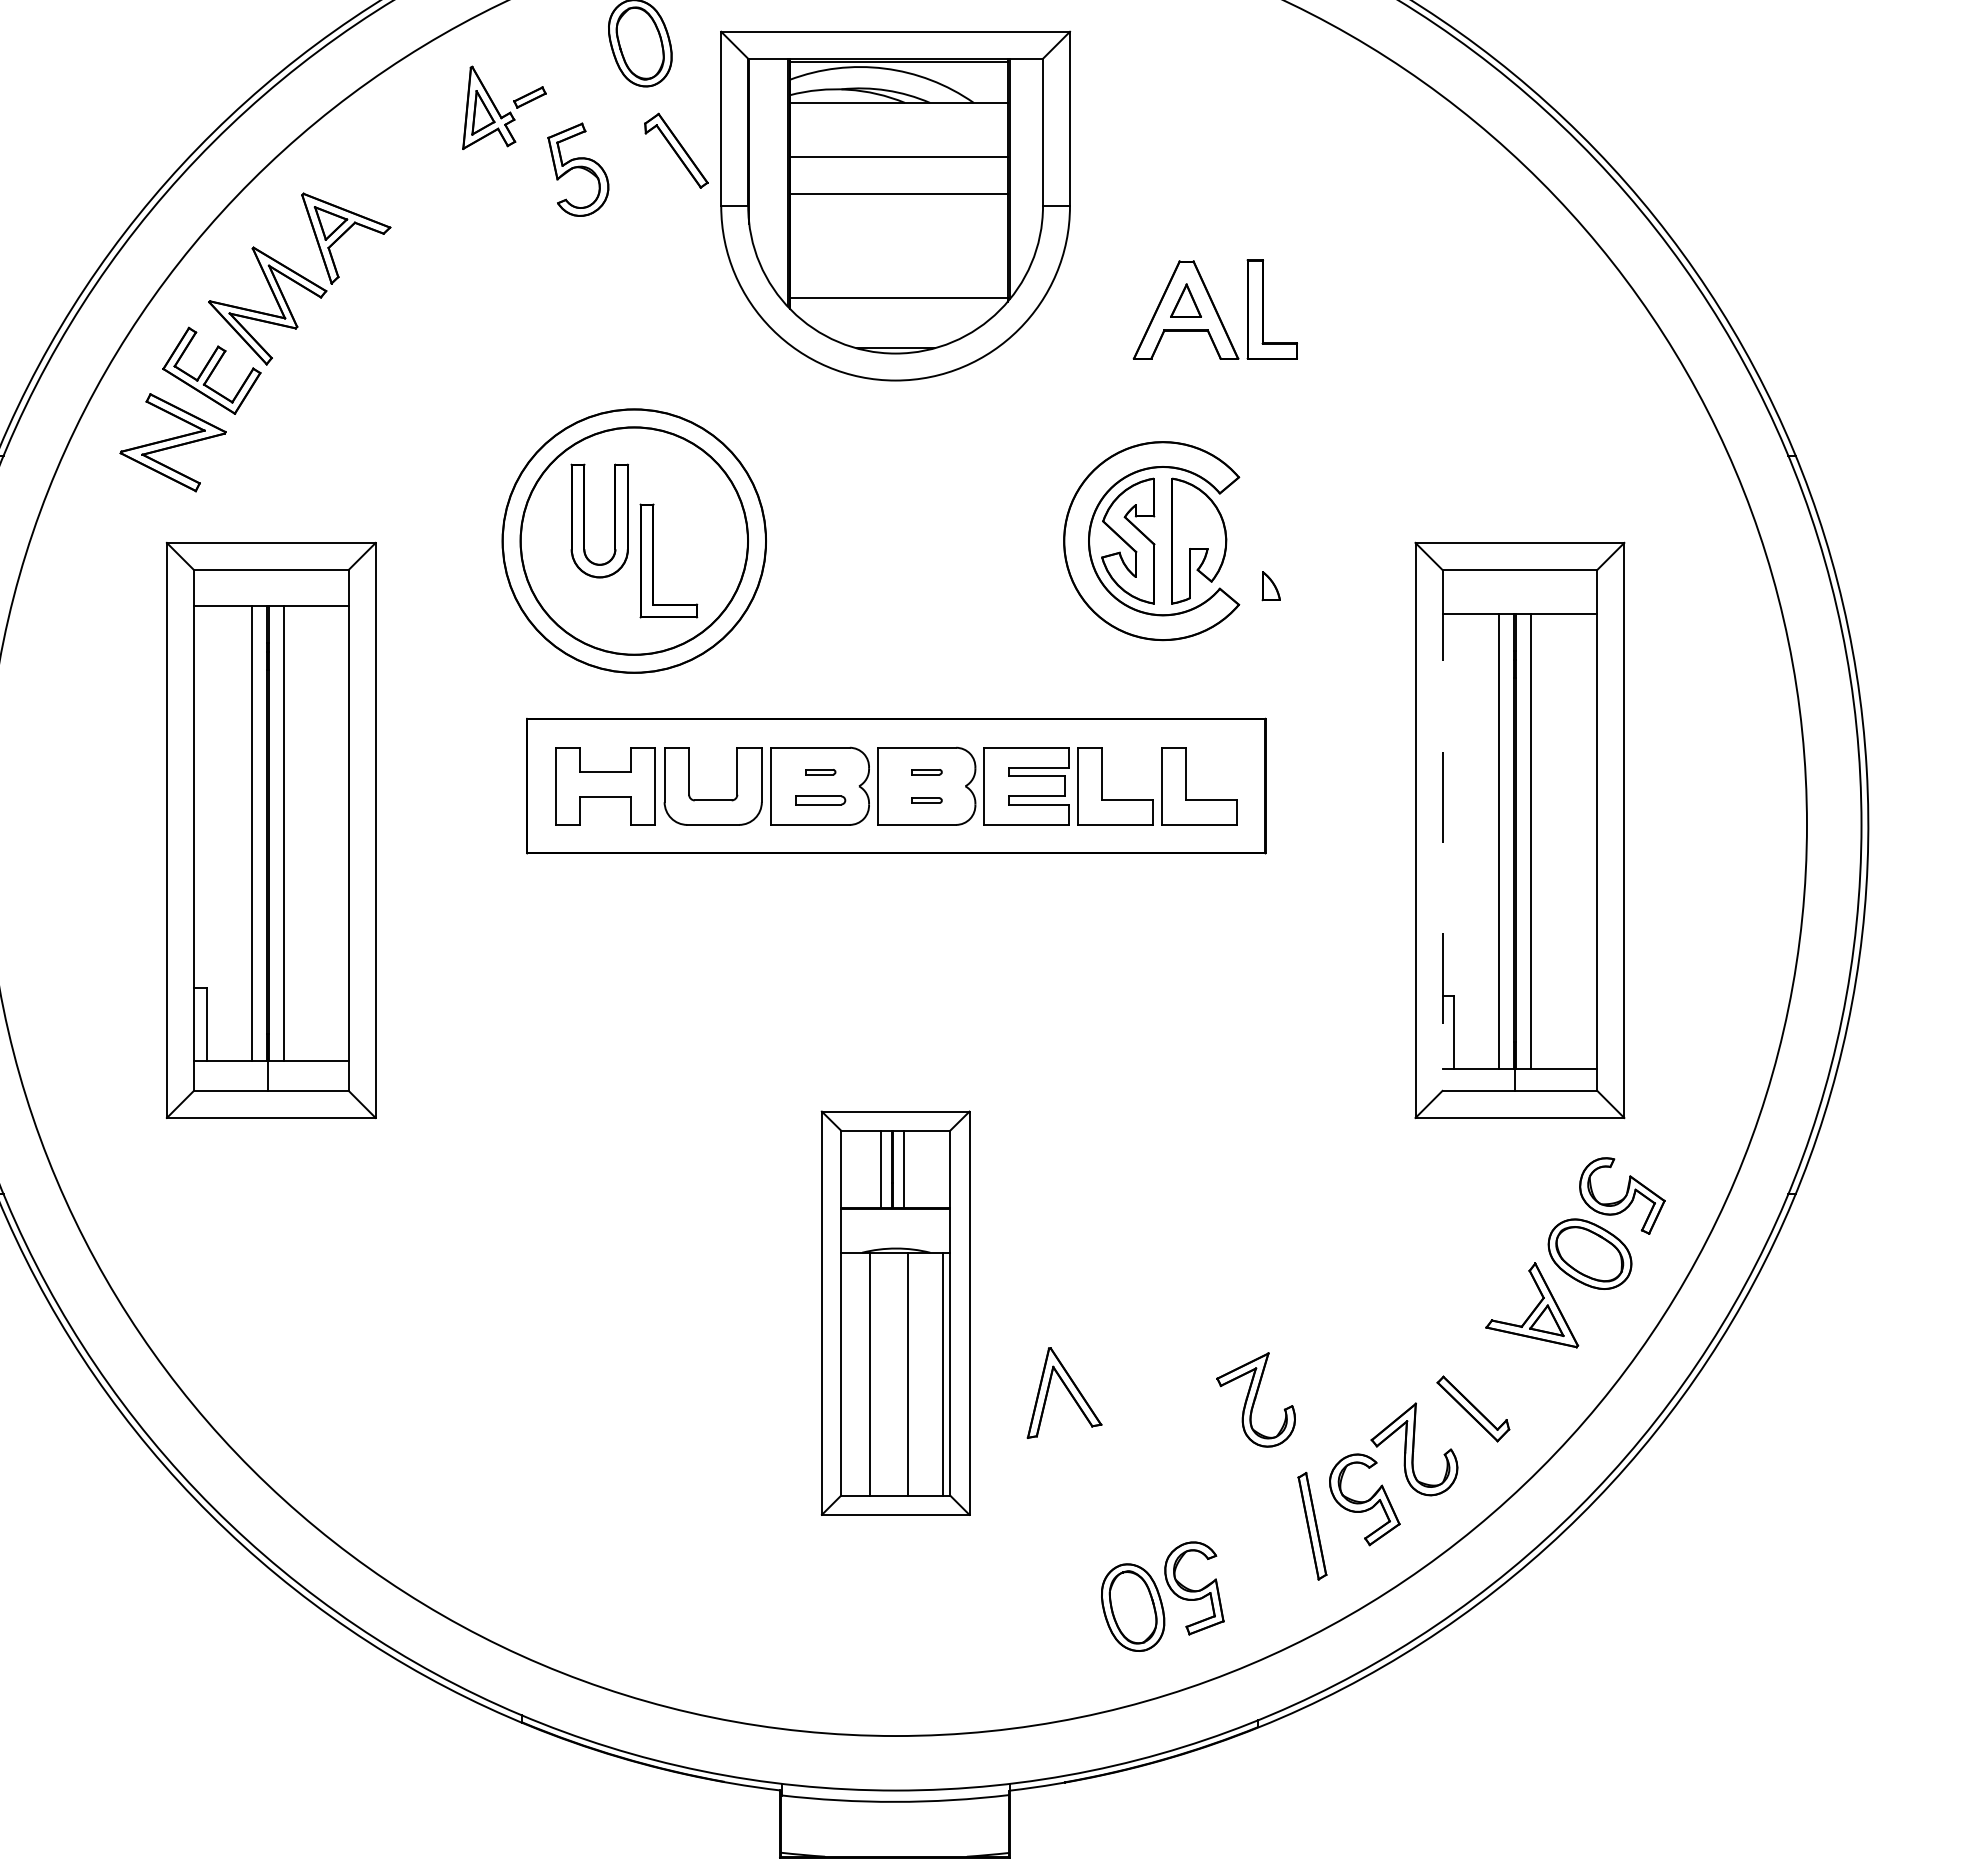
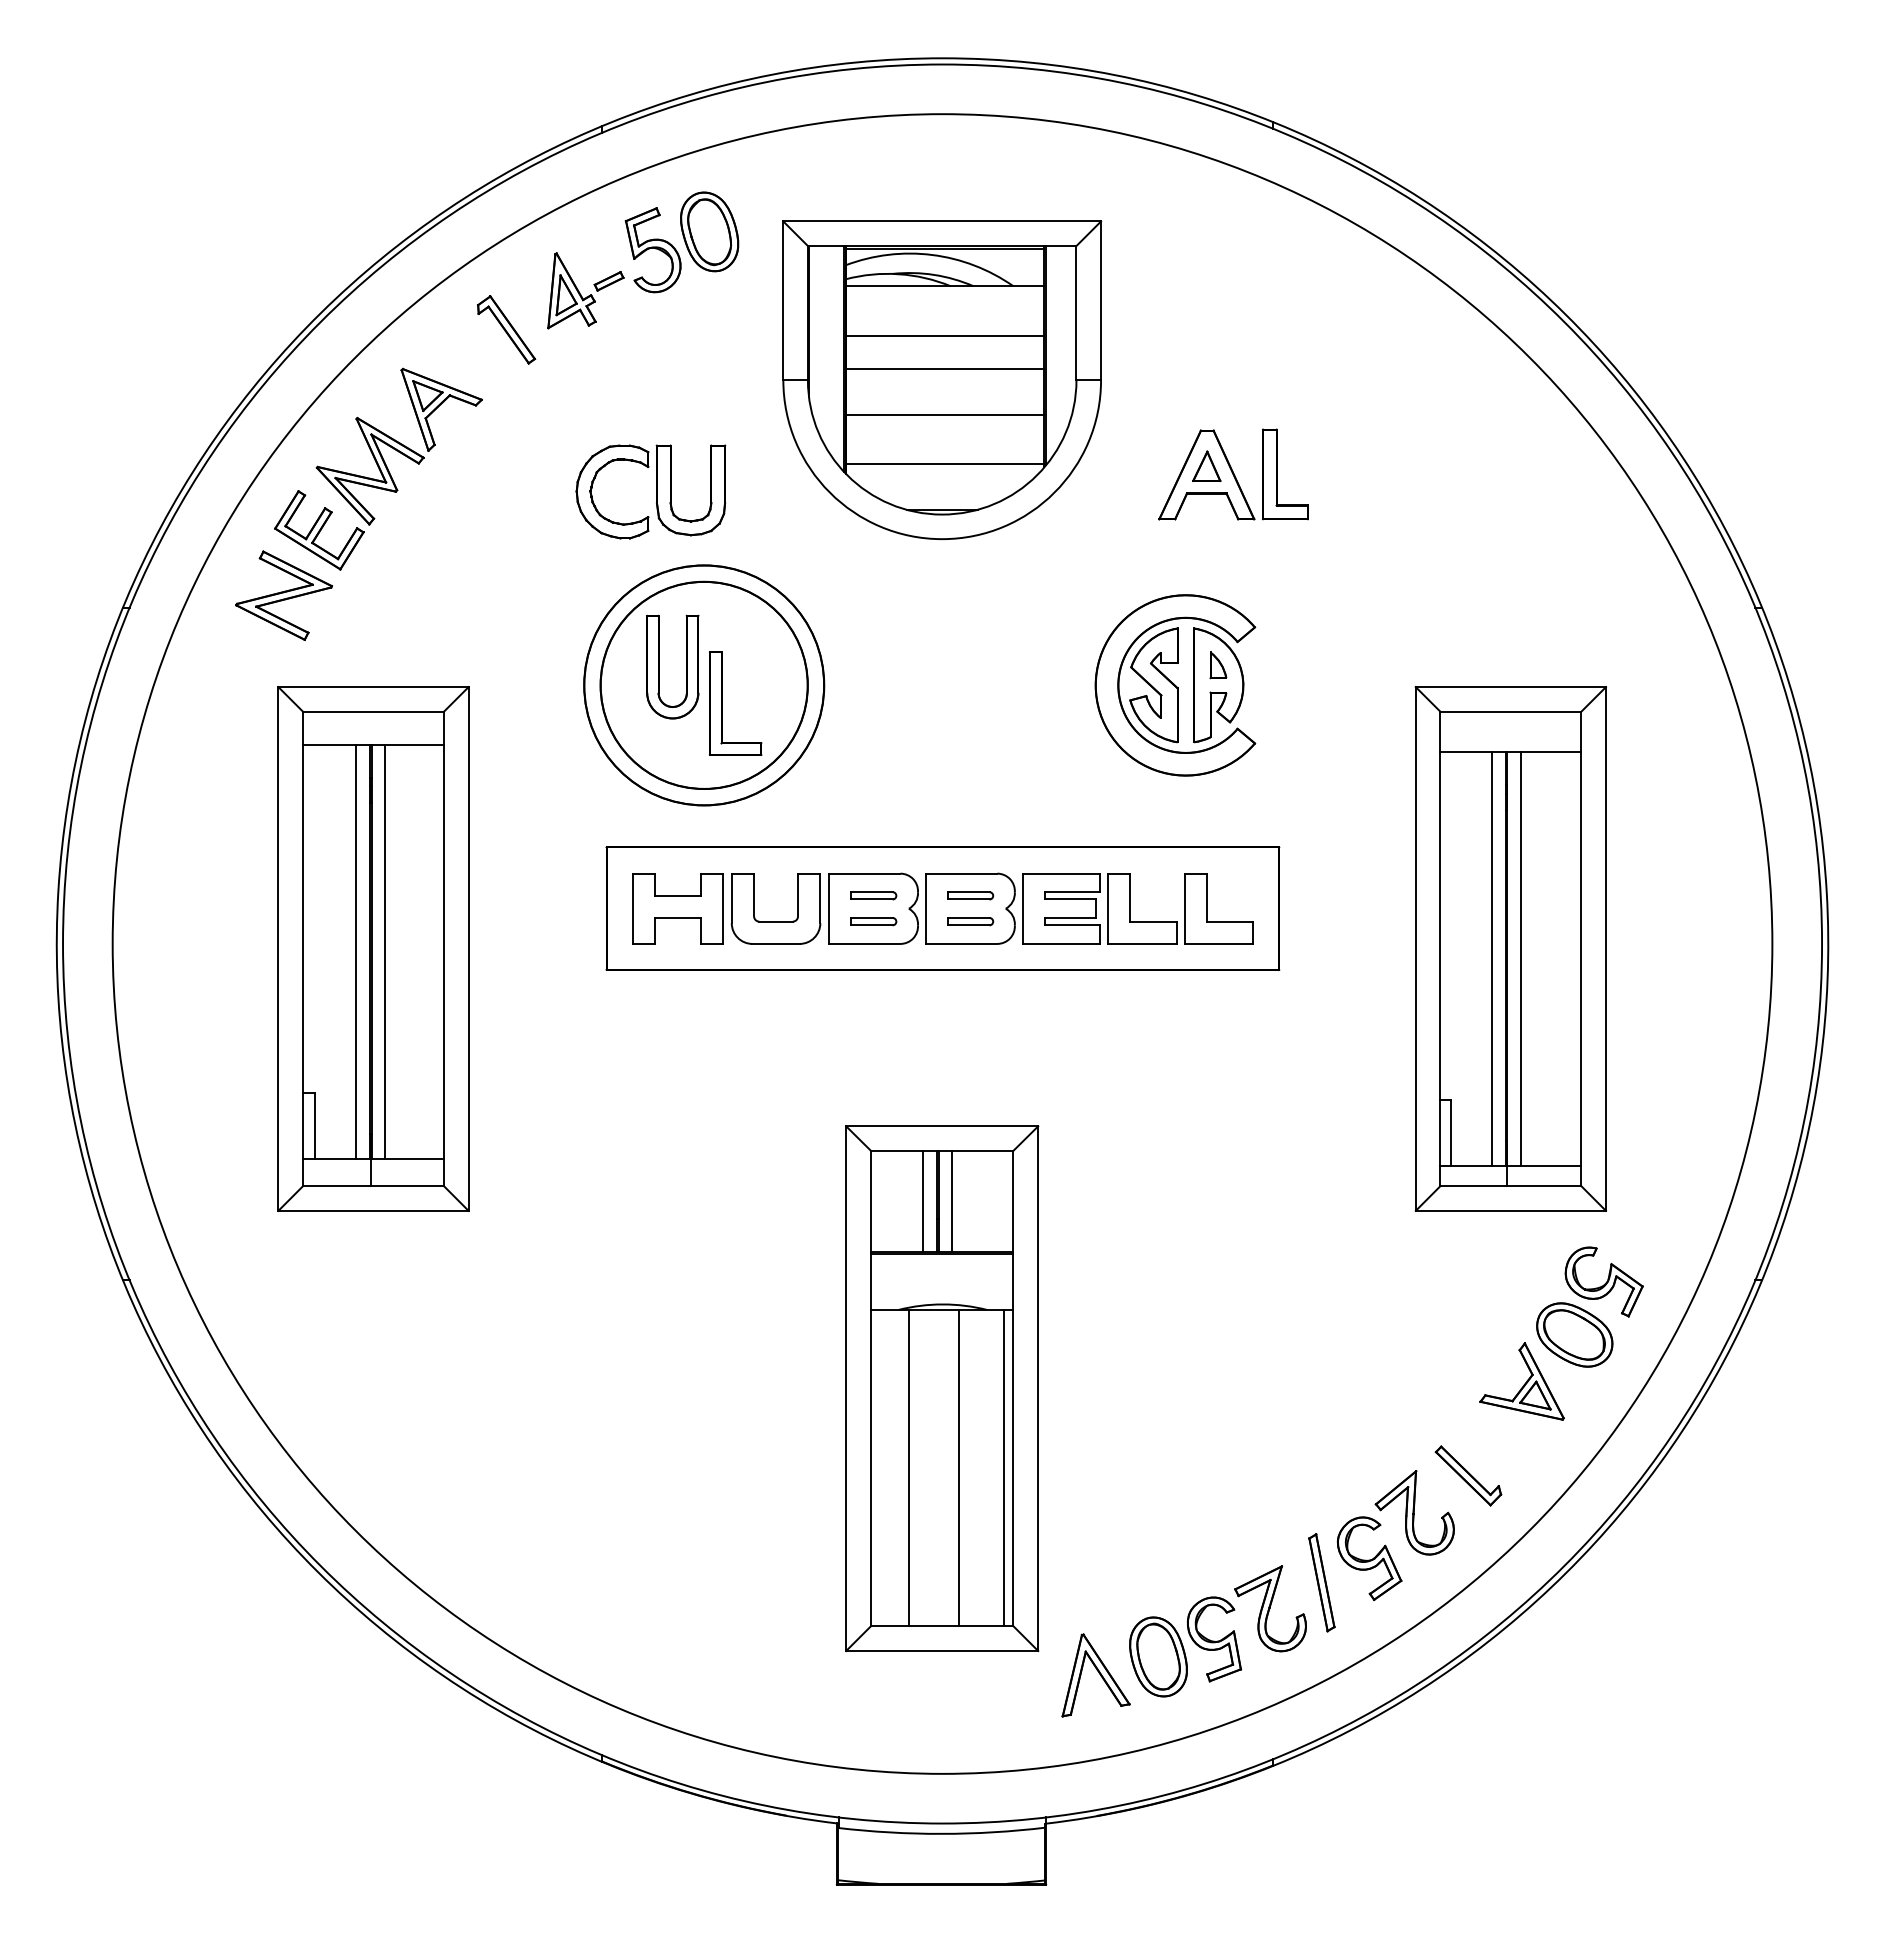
part: (676, 150) -> (506, 329), moved
part: (577, 170) -> (652, 250), moved
line: (898, 243) -> (944, 414), added
part: (575, 328) -> (650, 491), added
part: (1271, 586) -> (1218, 665), moved
part: (820, 771) -> (873, 895), size x1.67
part: (926, 771) -> (970, 895), size x1.67
part: (926, 800) -> (970, 921), size x1.67
line: (1442, 831) -> (1440, 949), dashed -> solid
part: (895, 1312) -> (942, 1388), size x1.43
part: (1063, 1393) -> (1095, 1675), moved
part: (1256, 1399) -> (1270, 1608), moved

